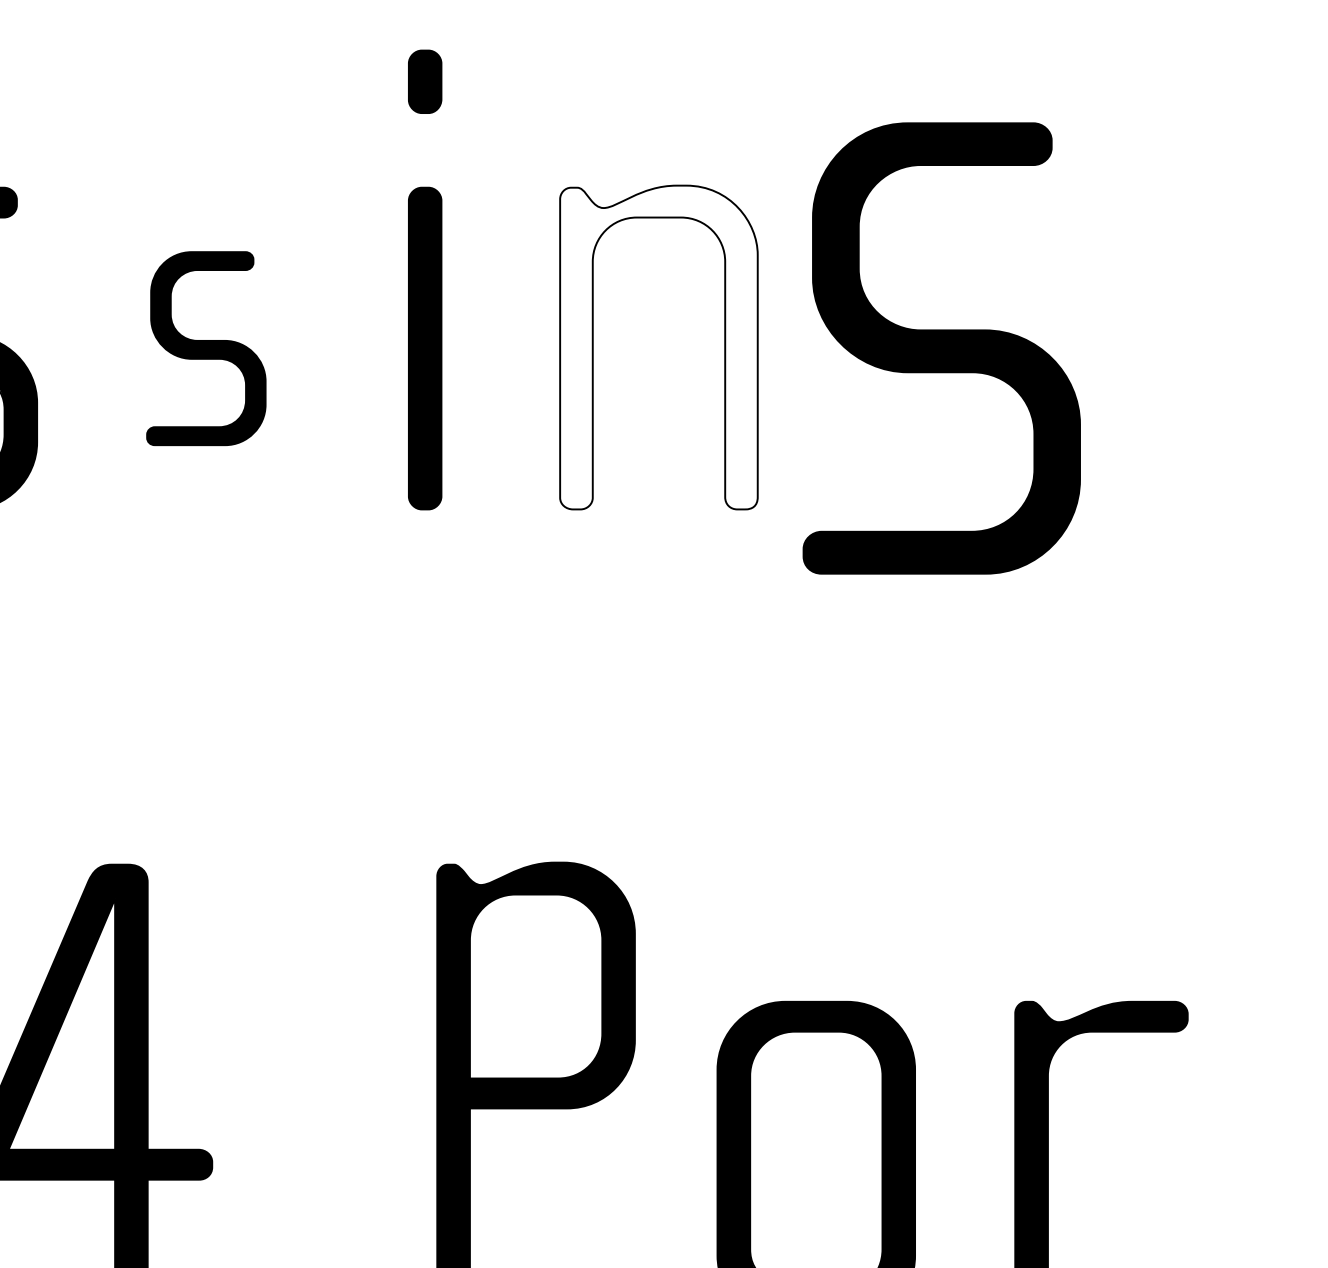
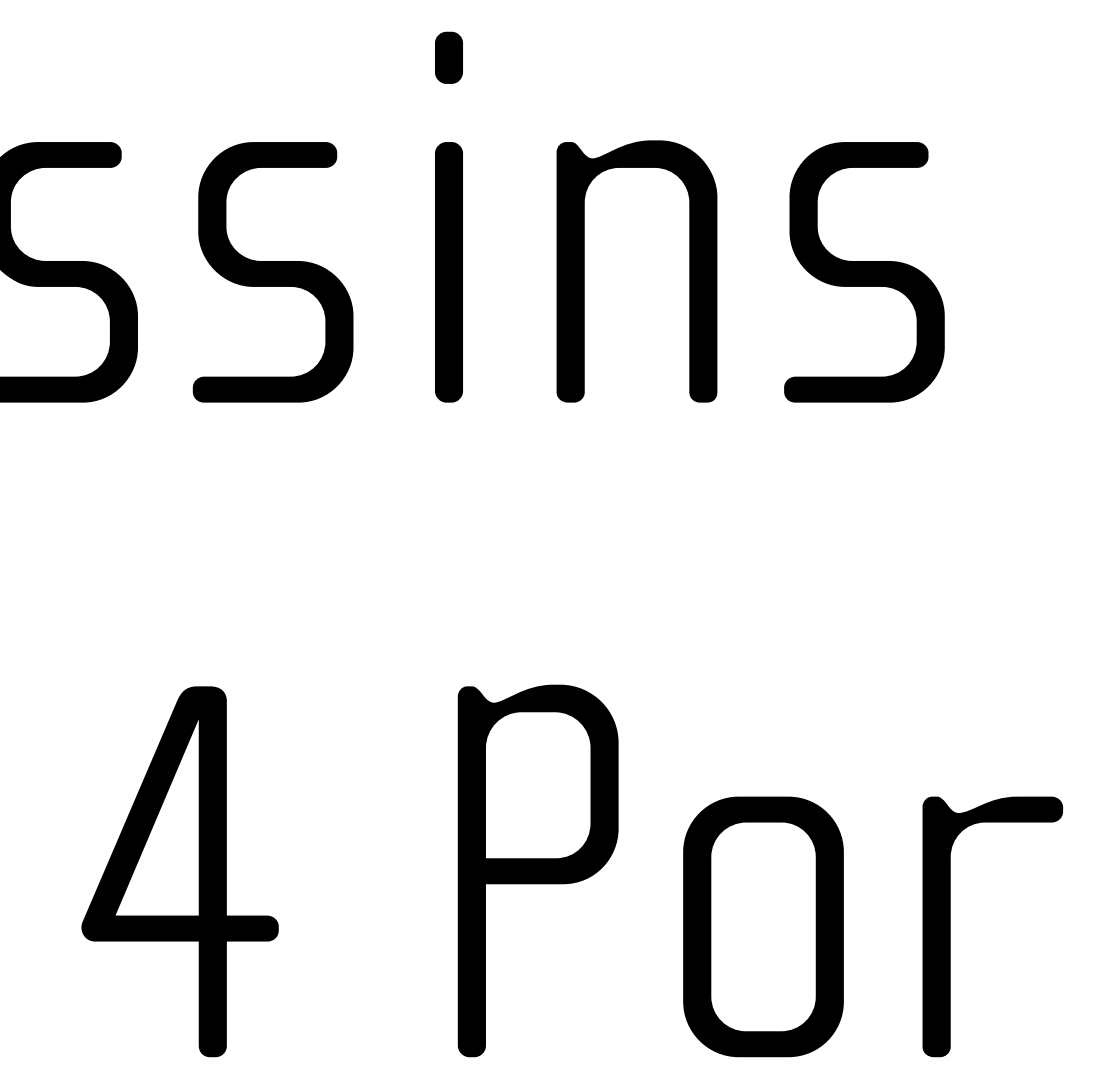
fill: (658, 347) -> (636, 271), added
part: (205, 348) -> (272, 272), size x1.67
part: (941, 348) -> (864, 272), size x0.71

